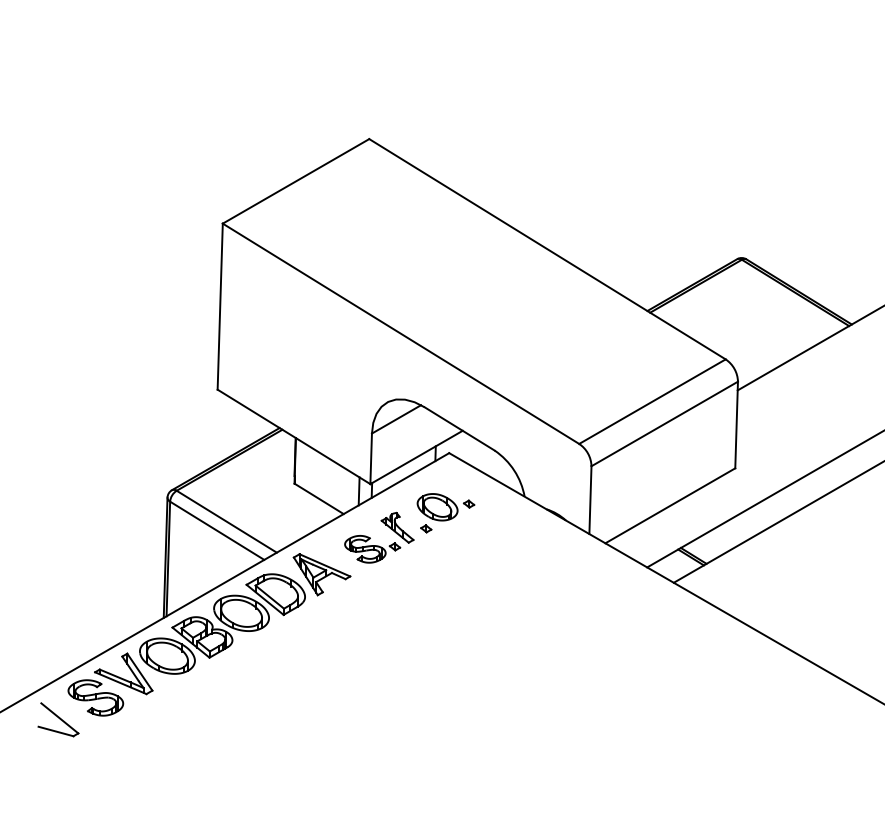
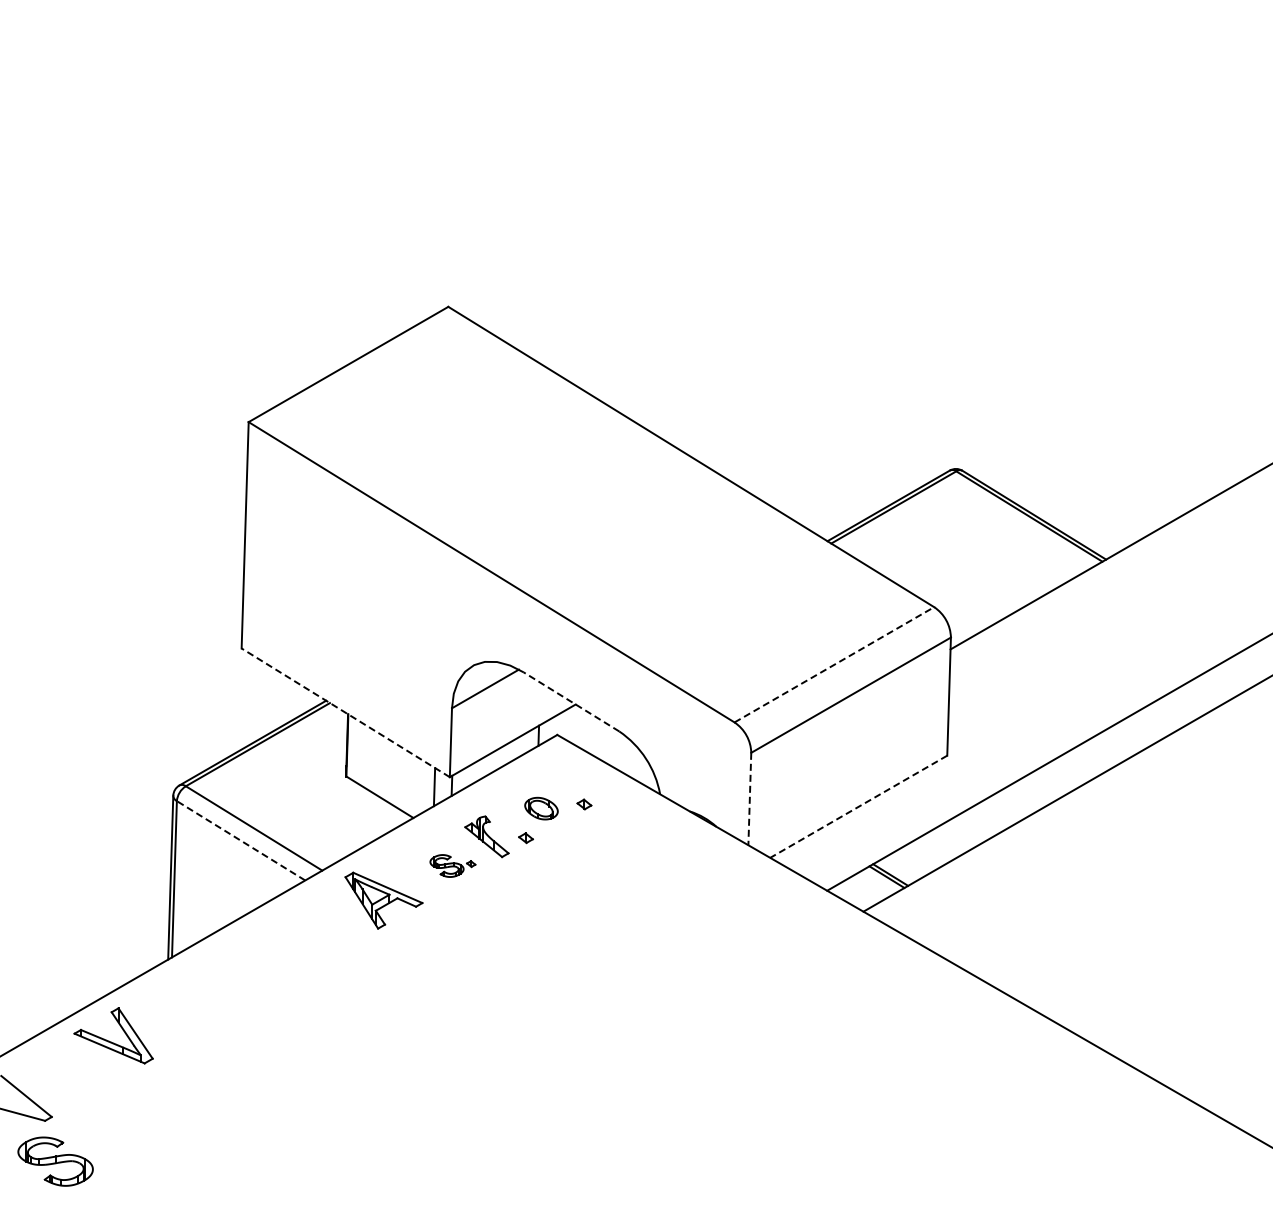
line: (652, 401) -> (834, 664), solid -> dashed
line: (459, 428) -> (571, 701), solid -> dashed
line: (293, 436) -> (345, 712), solid -> dashed
line: (590, 500) -> (749, 799), solid -> dashed
line: (670, 506) -> (858, 807), solid -> dashed
part: (437, 507) -> (541, 808), size x0.6
line: (216, 530) -> (240, 840), solid -> dashed
part: (372, 548) -> (452, 865), size x0.6
part: (221, 623) -> (247, 967), removed
part: (95, 697) -> (55, 1161), moved

